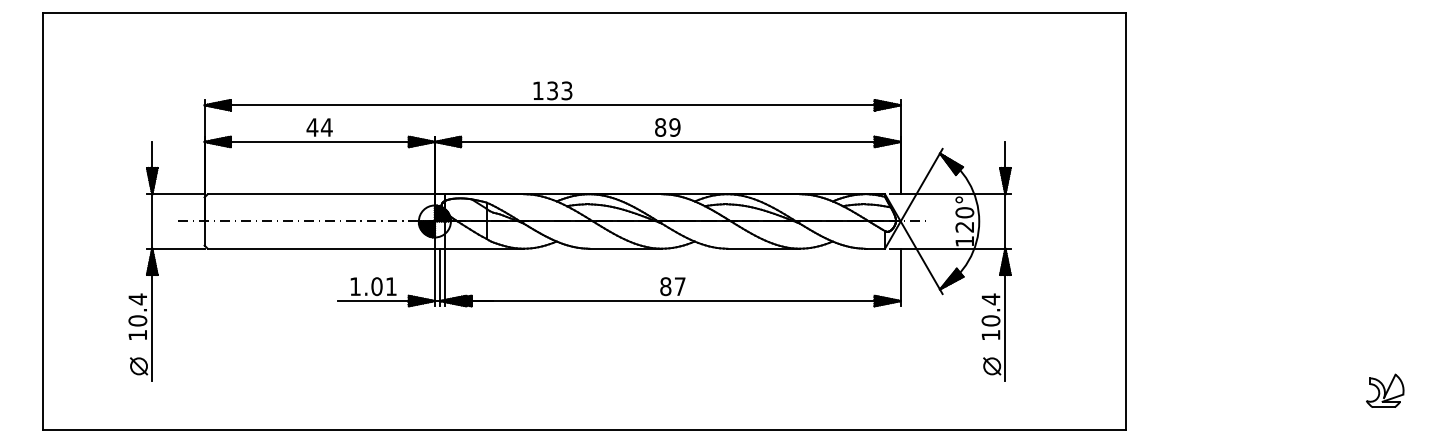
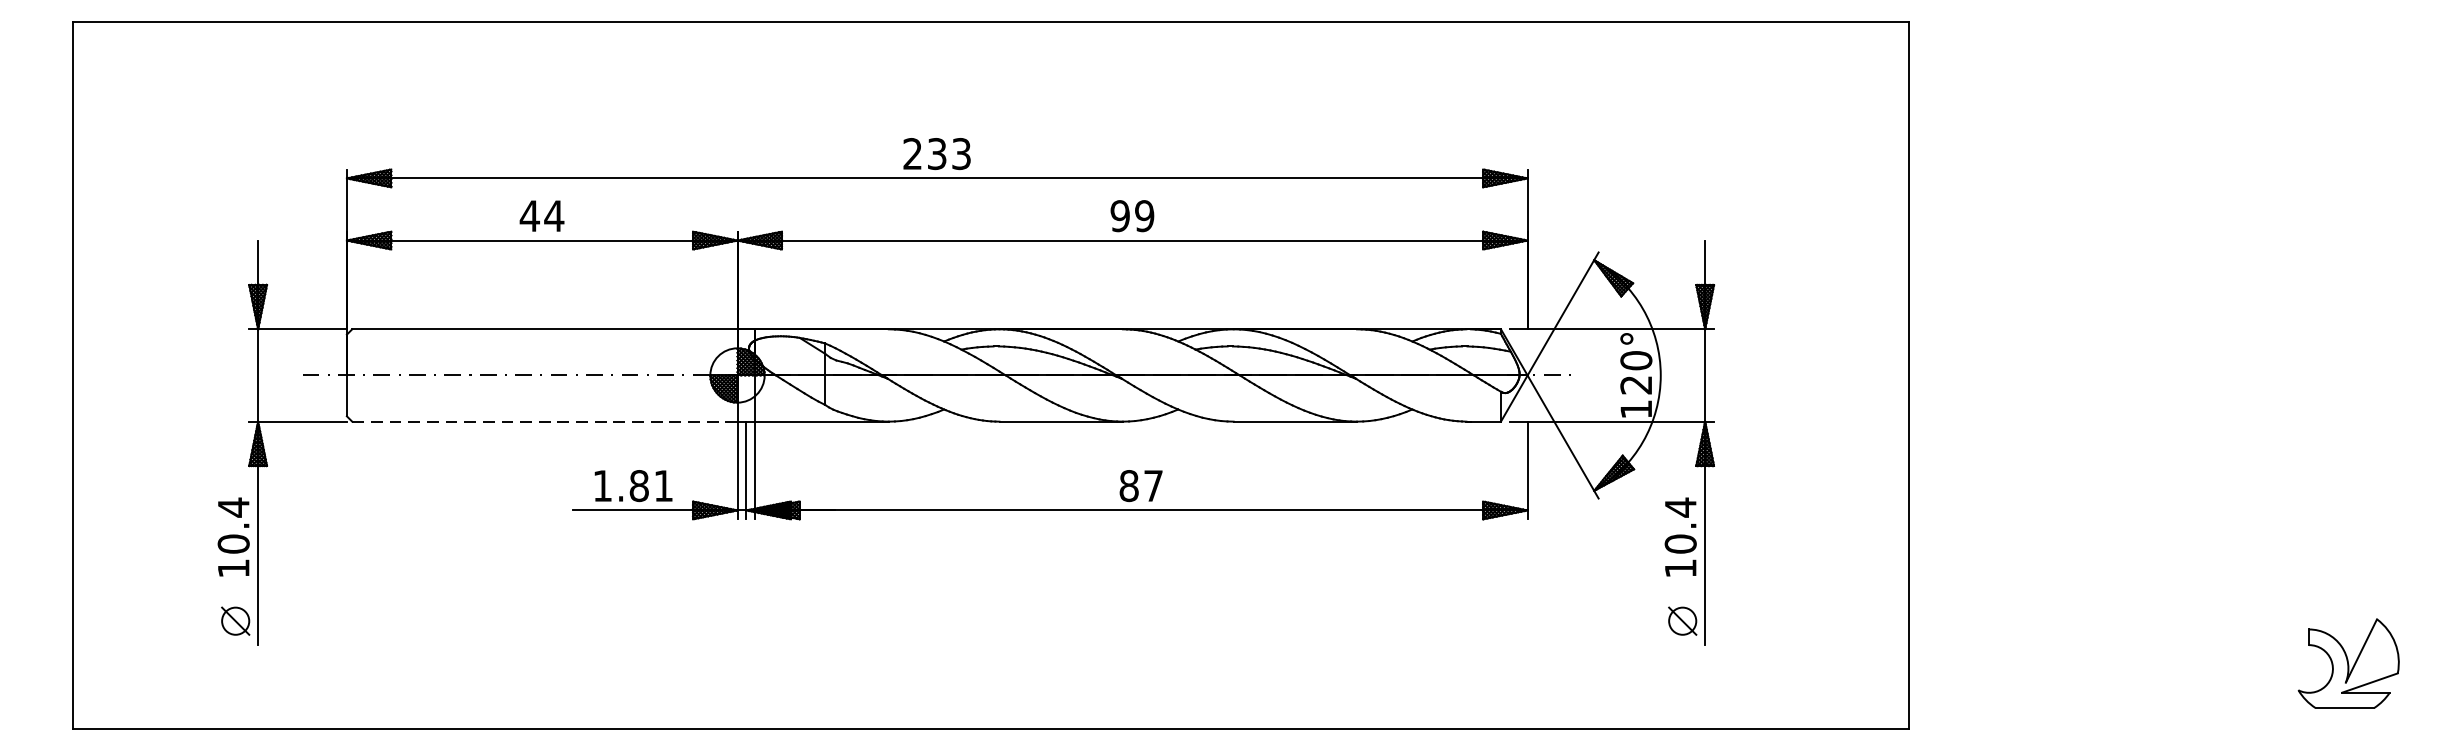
text: (537, 90) -> (911, 153), 133 -> 233
text: (660, 127) -> (1120, 216), 89 -> 99
line: (321, 248) -> (545, 421), solid -> dashed
text: (376, 286) -> (638, 485), 1.01 -> 1.81
part: (1385, 390) -> (2349, 662), size x1.6

